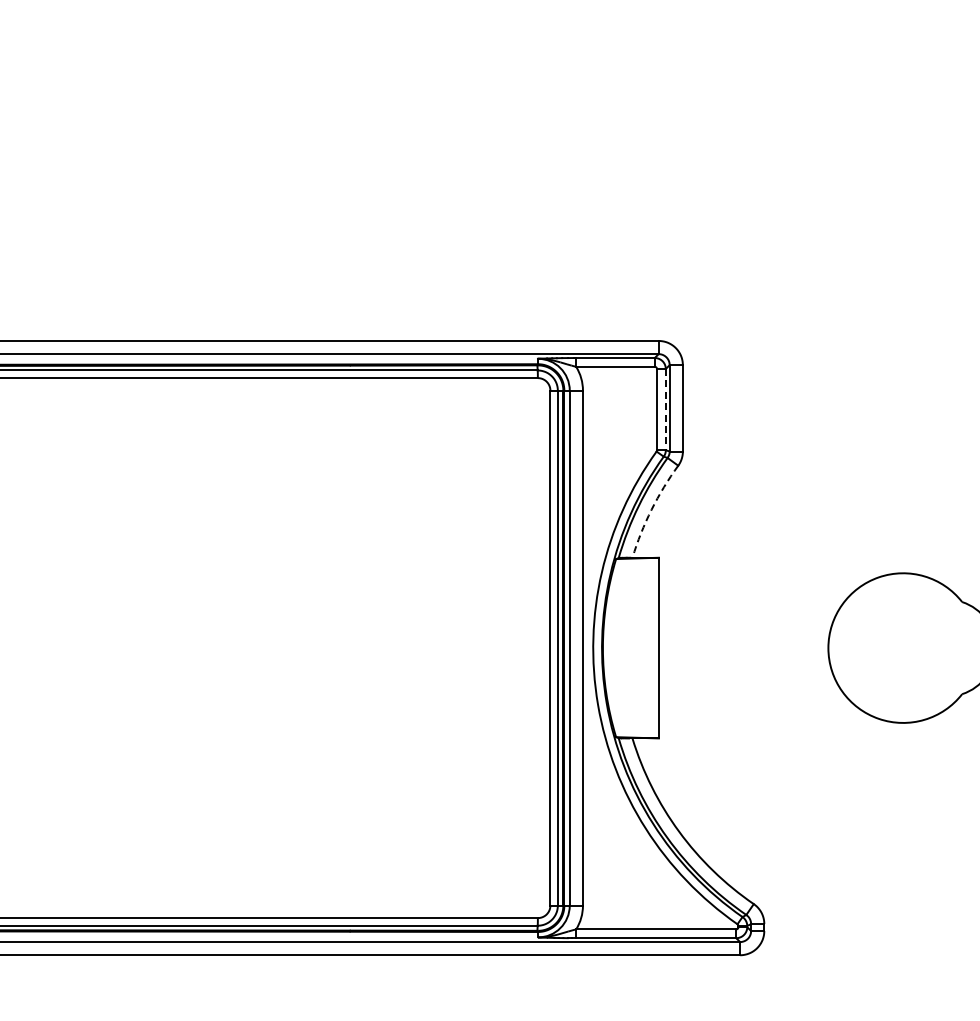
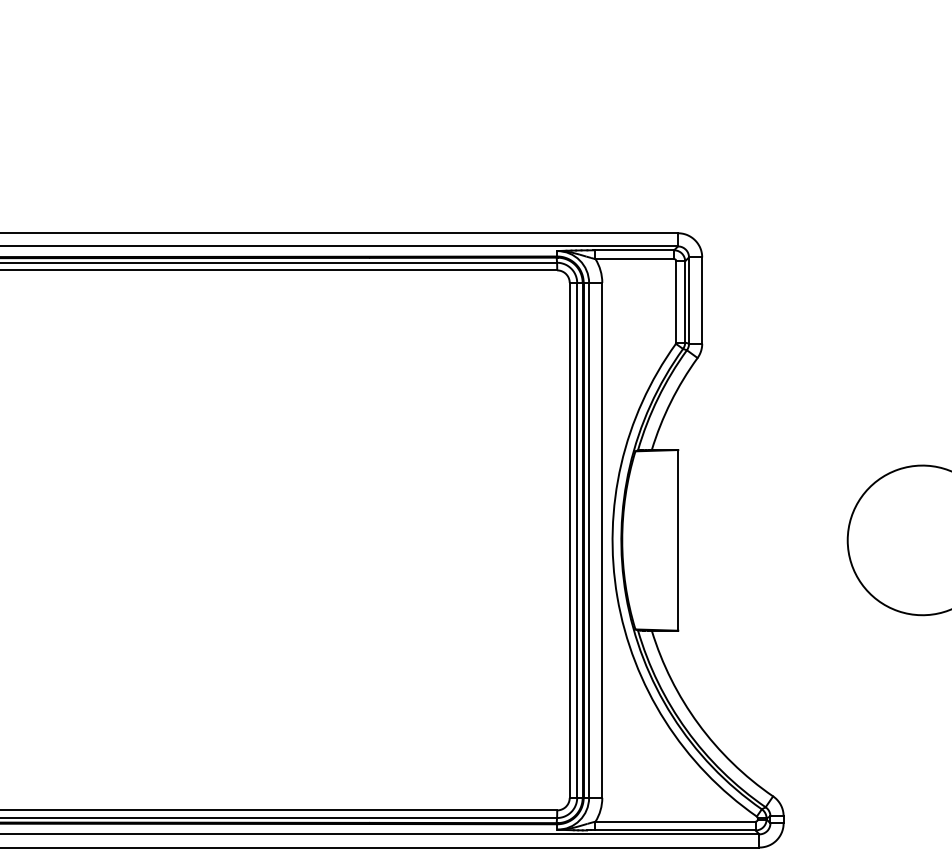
line: (665, 409) -> (684, 301), dashed -> solid
arc: (651, 509) -> (670, 401), dashed -> solid

